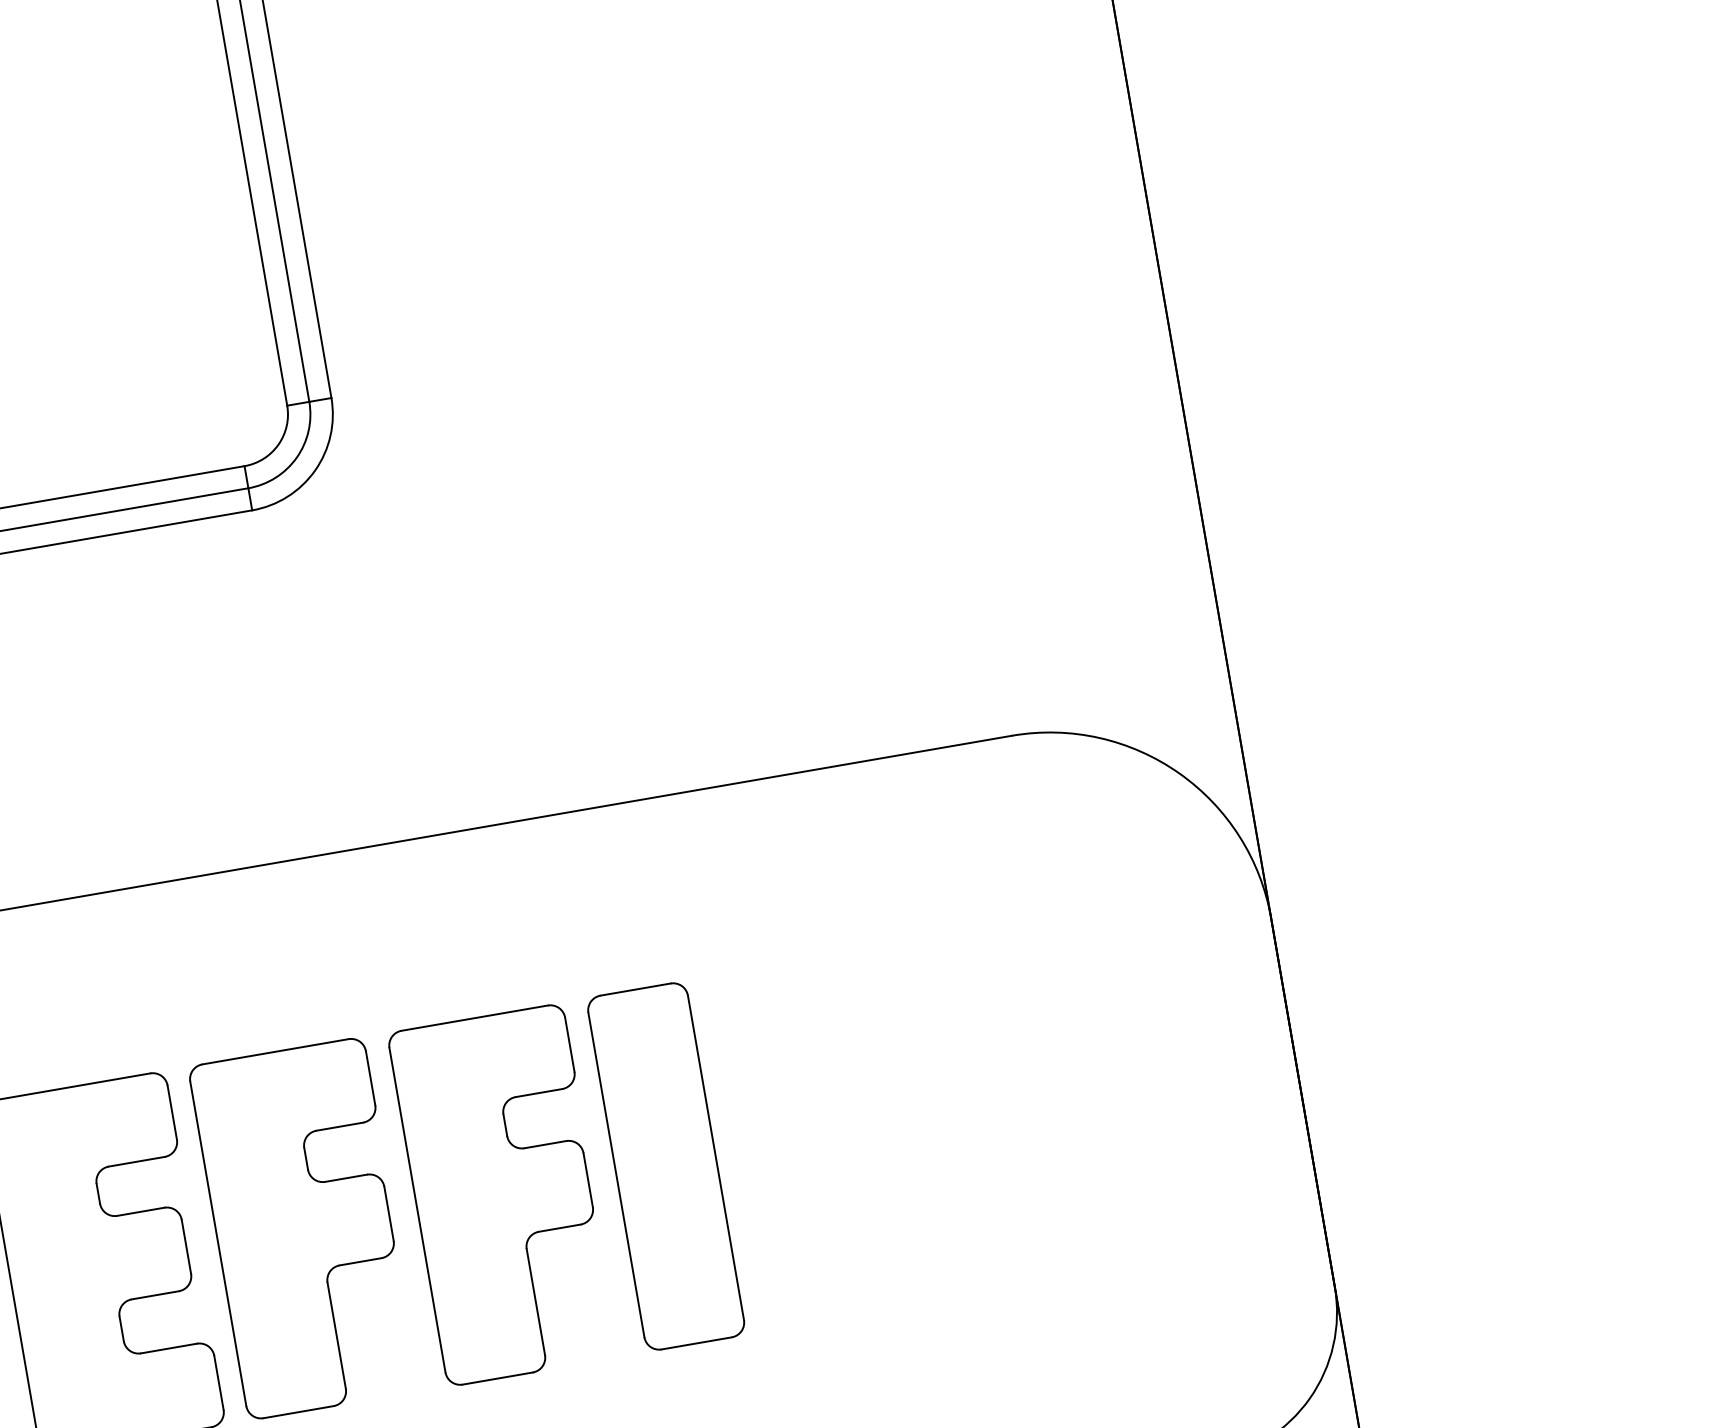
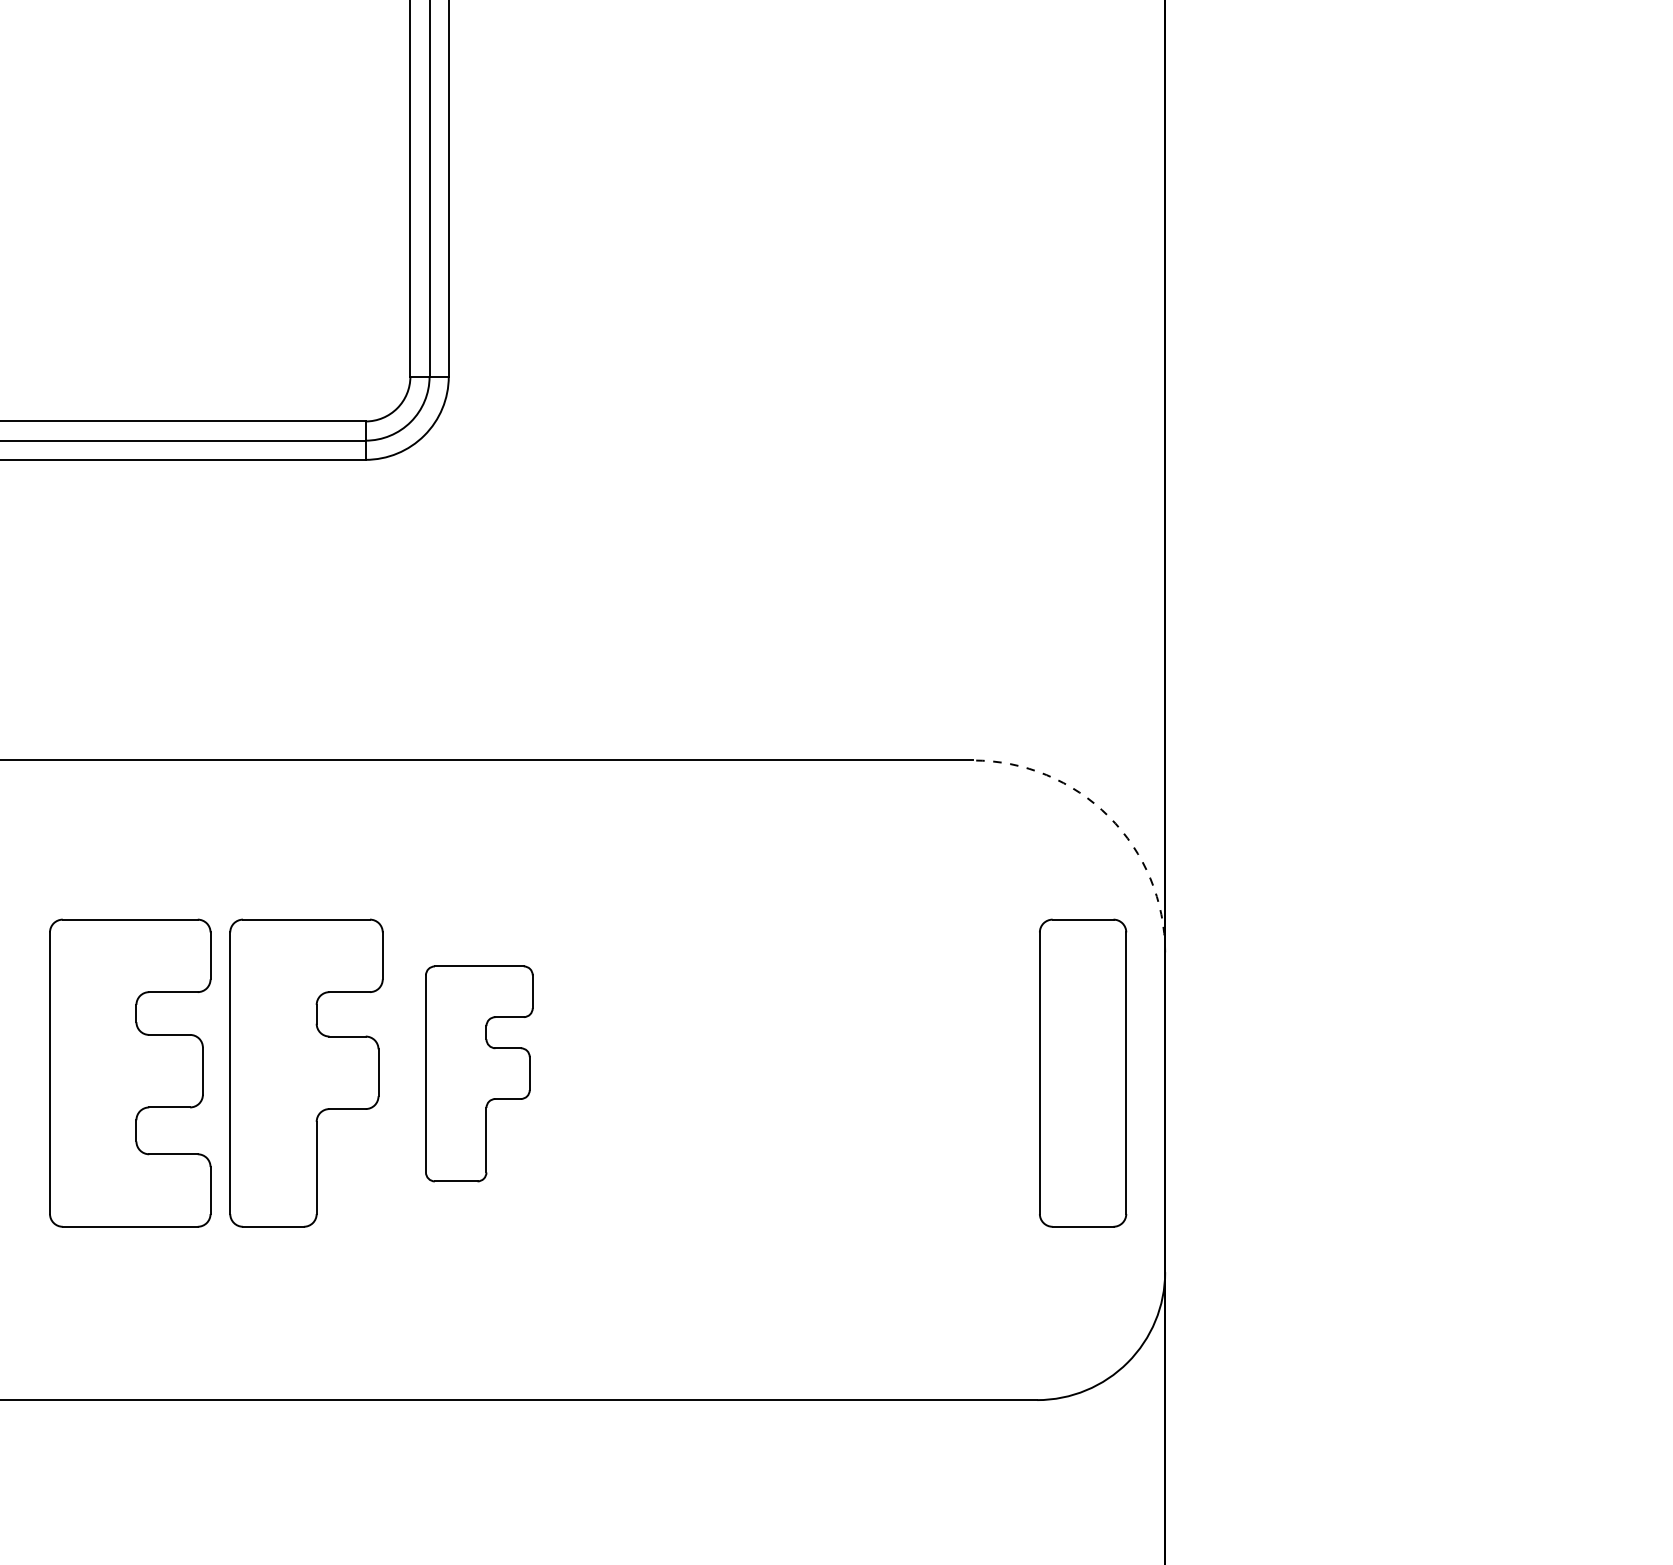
arc: (1178, 773) -> (1108, 816), solid -> dashed
part: (666, 1165) -> (1083, 1072), moved
part: (505, 1194) -> (479, 1073), size x0.7

